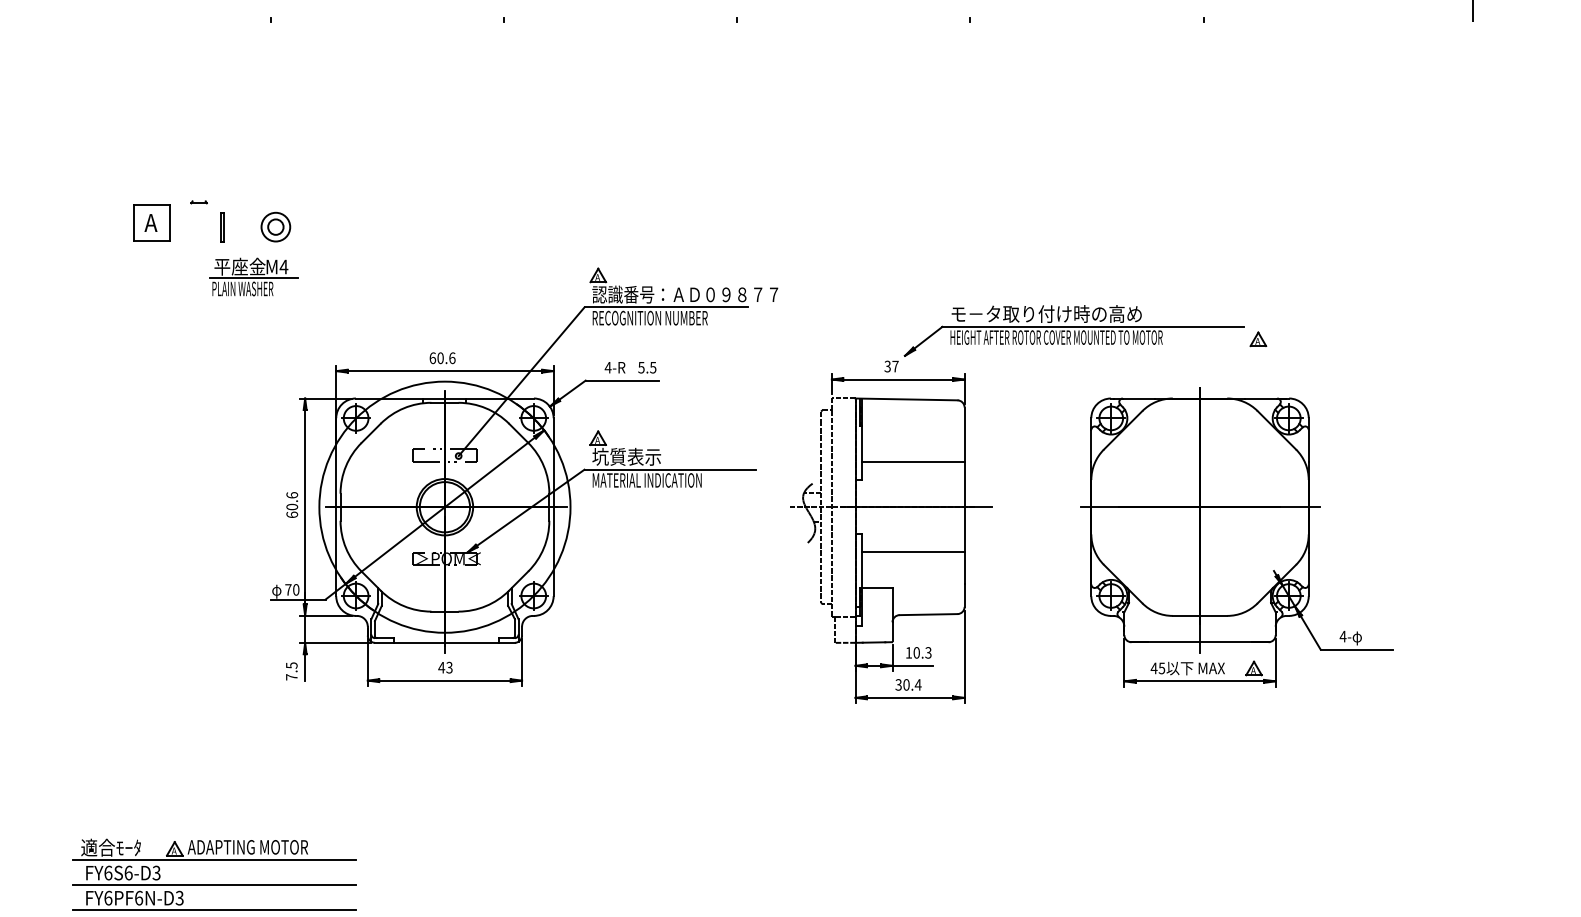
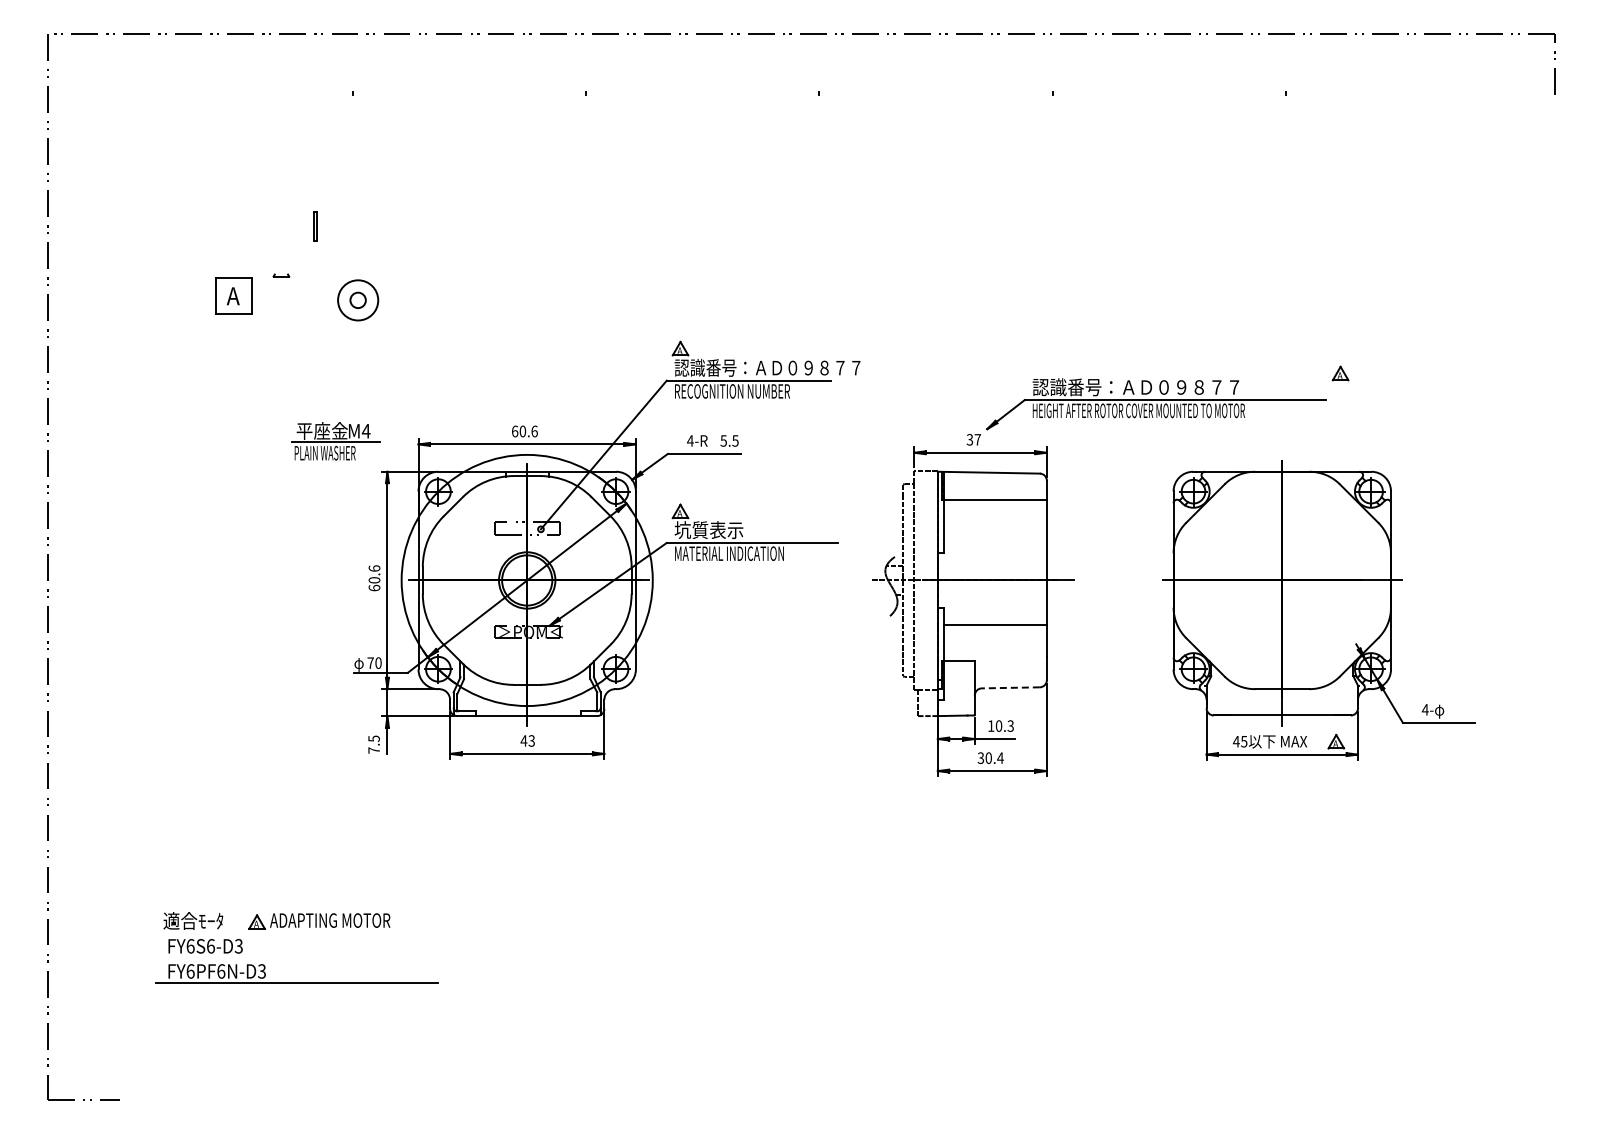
line: (222, 227) -> (314, 226), moved
circle: (275, 227) -> (357, 300), size x1.4
part: (253, 277) -> (335, 441), moved
text: (1053, 314) -> (1135, 387), モ－タ取り付け時の高め -> 認識番号：ＡＤ０９８７７
part: (1258, 339) -> (1340, 373), moved
line: (912, 462) -> (994, 500), moved
line: (928, 614) -> (1010, 687), solid -> dashed
line: (214, 860) -> (296, 933), removed
line: (214, 885) -> (296, 958), removed

